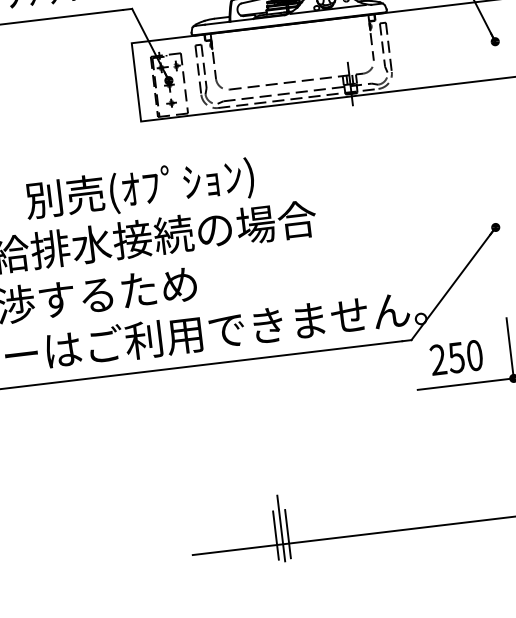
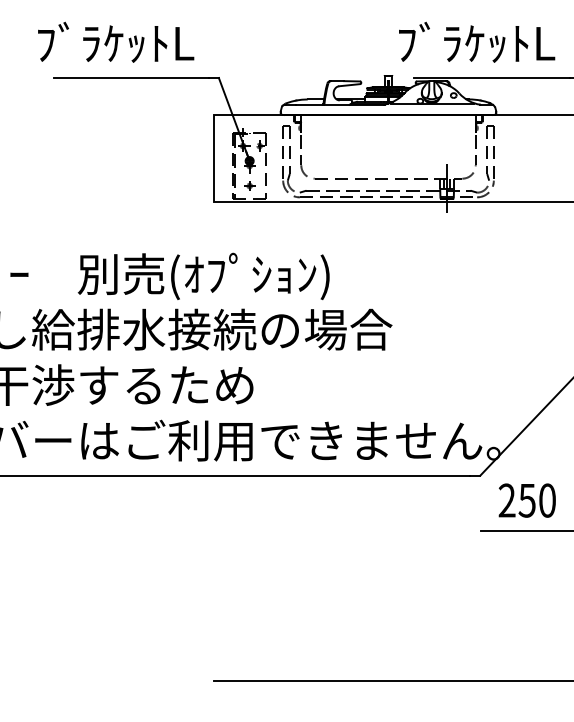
line: (280, 528) -> (313, 663), removed
line: (287, 533) -> (320, 670), removed
line: (276, 535) -> (307, 670), removed

